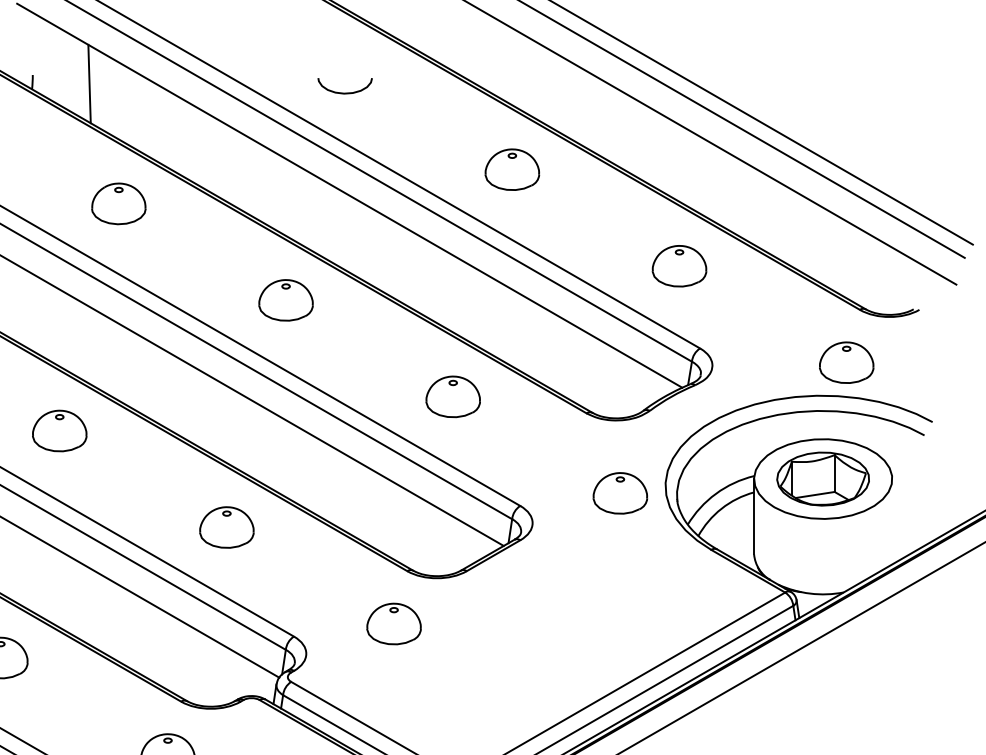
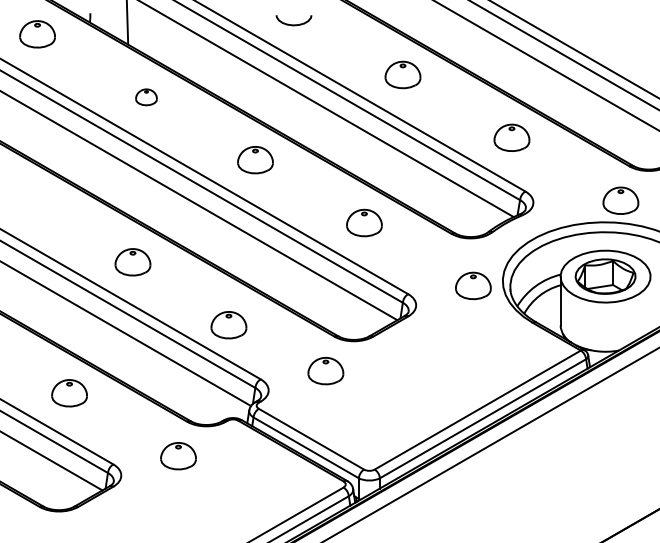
part: (118, 204) -> (146, 97), size x0.6
part: (59, 431) -> (132, 262), moved
part: (226, 527) -> (228, 325), moved

